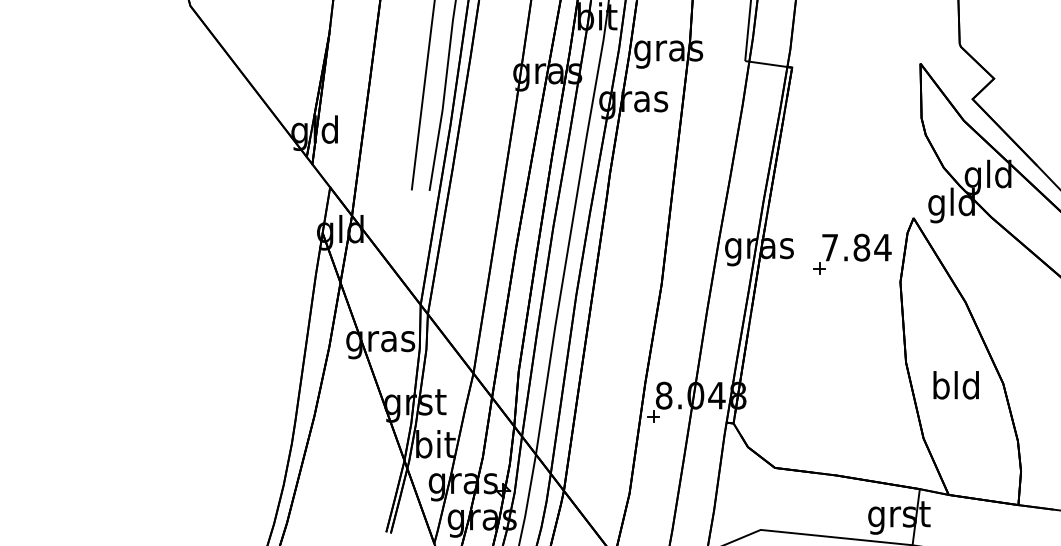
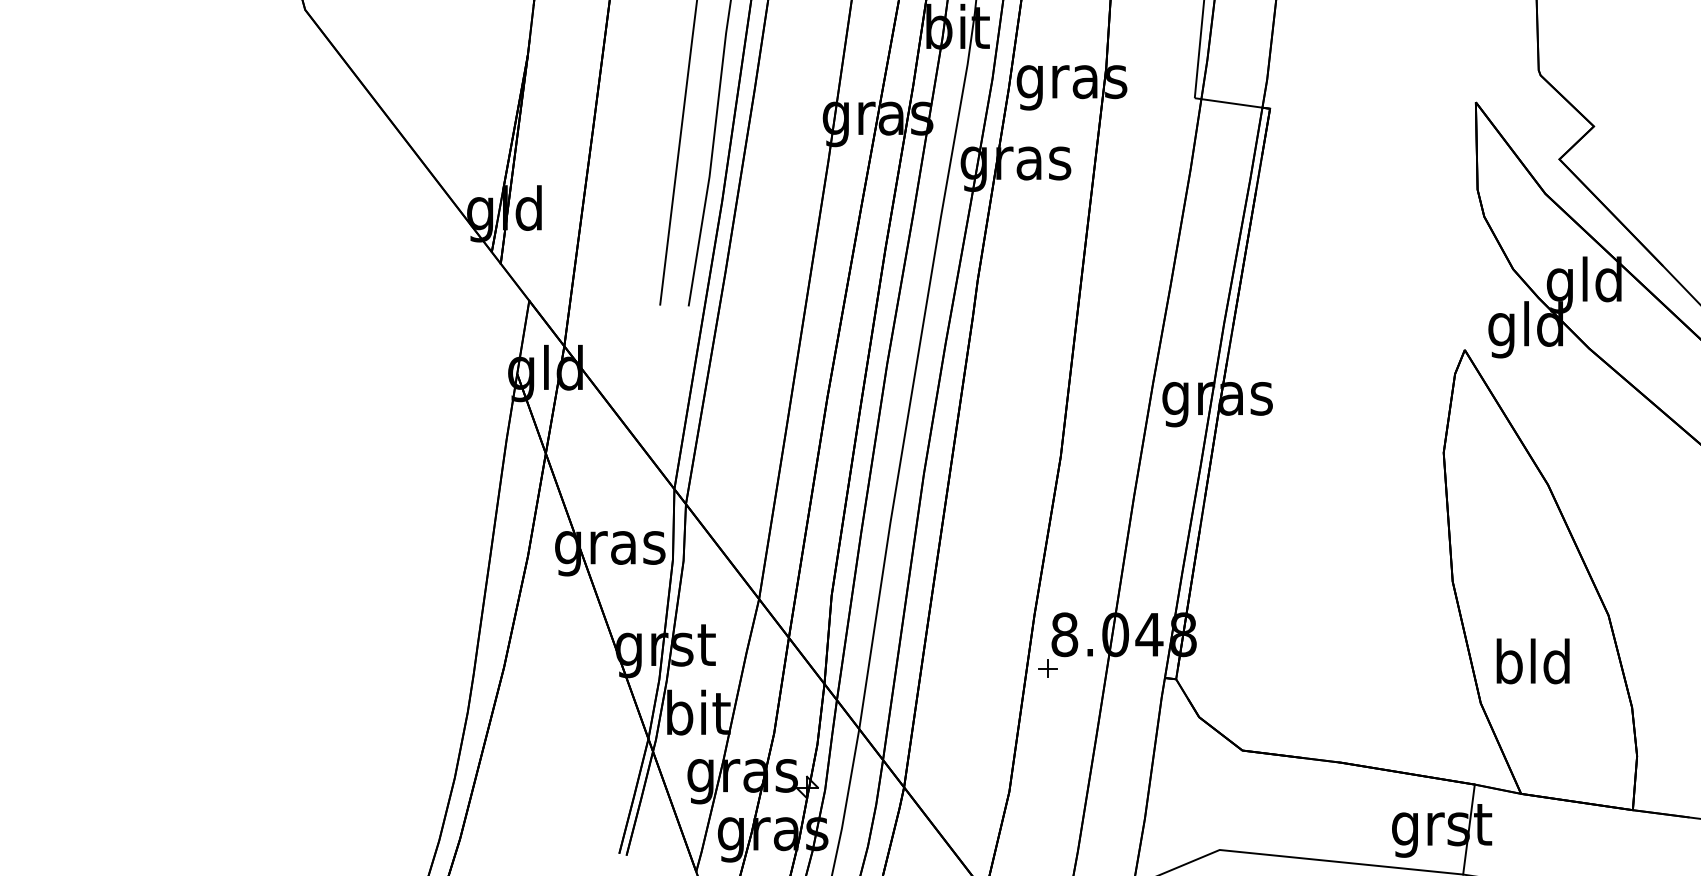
part: (852, 253) -> (1366, 406), removed
text: (955, 385) -> (1531, 661), moved

